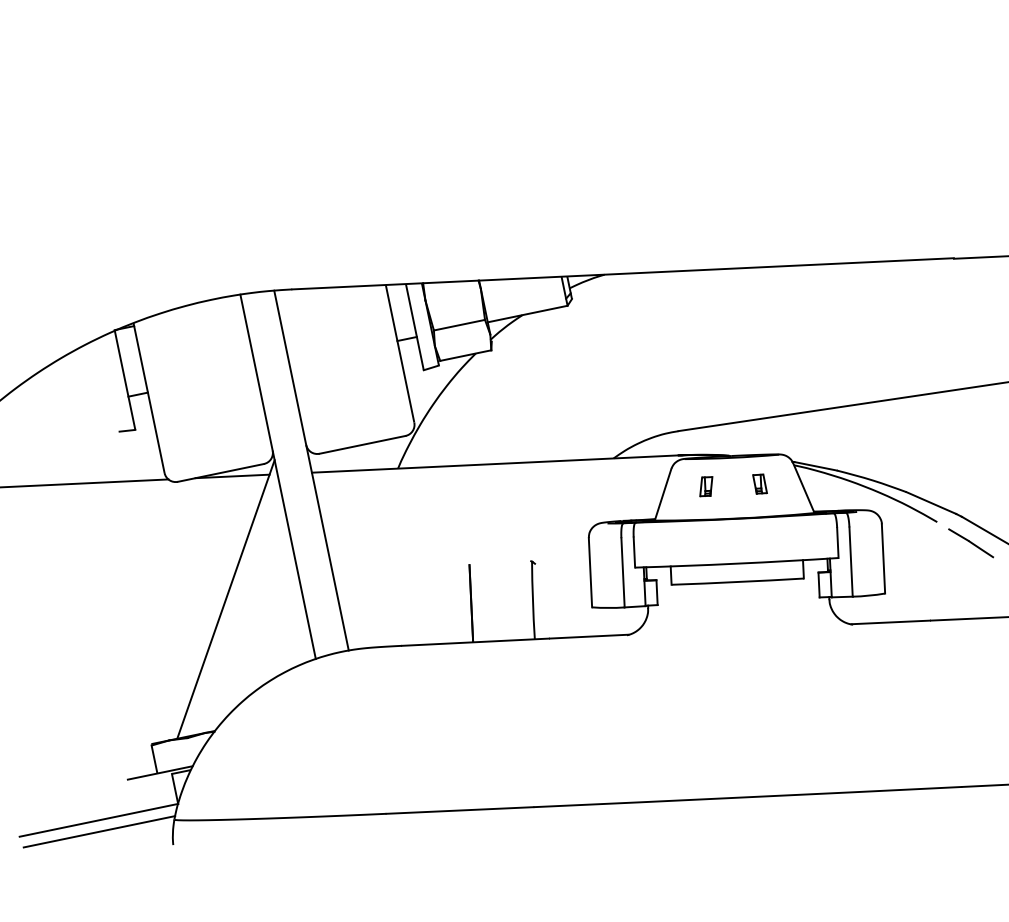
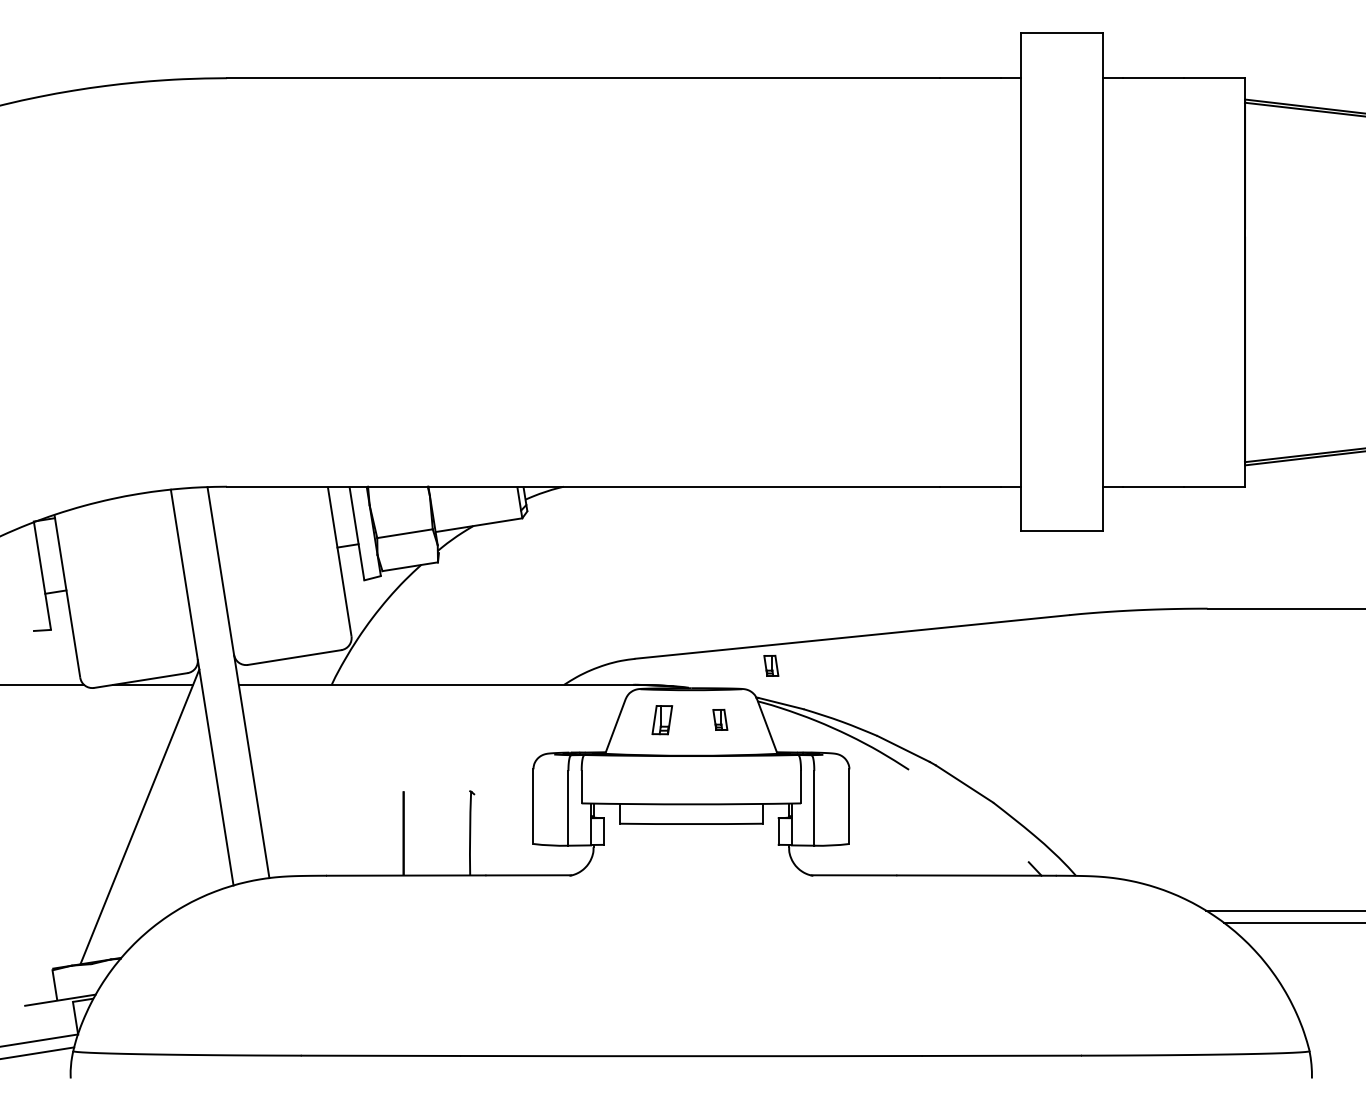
part: (805, 431) -> (771, 665), added
part: (706, 486) -> (662, 719), size x1.4
line: (971, 543) -> (944, 794), removed

